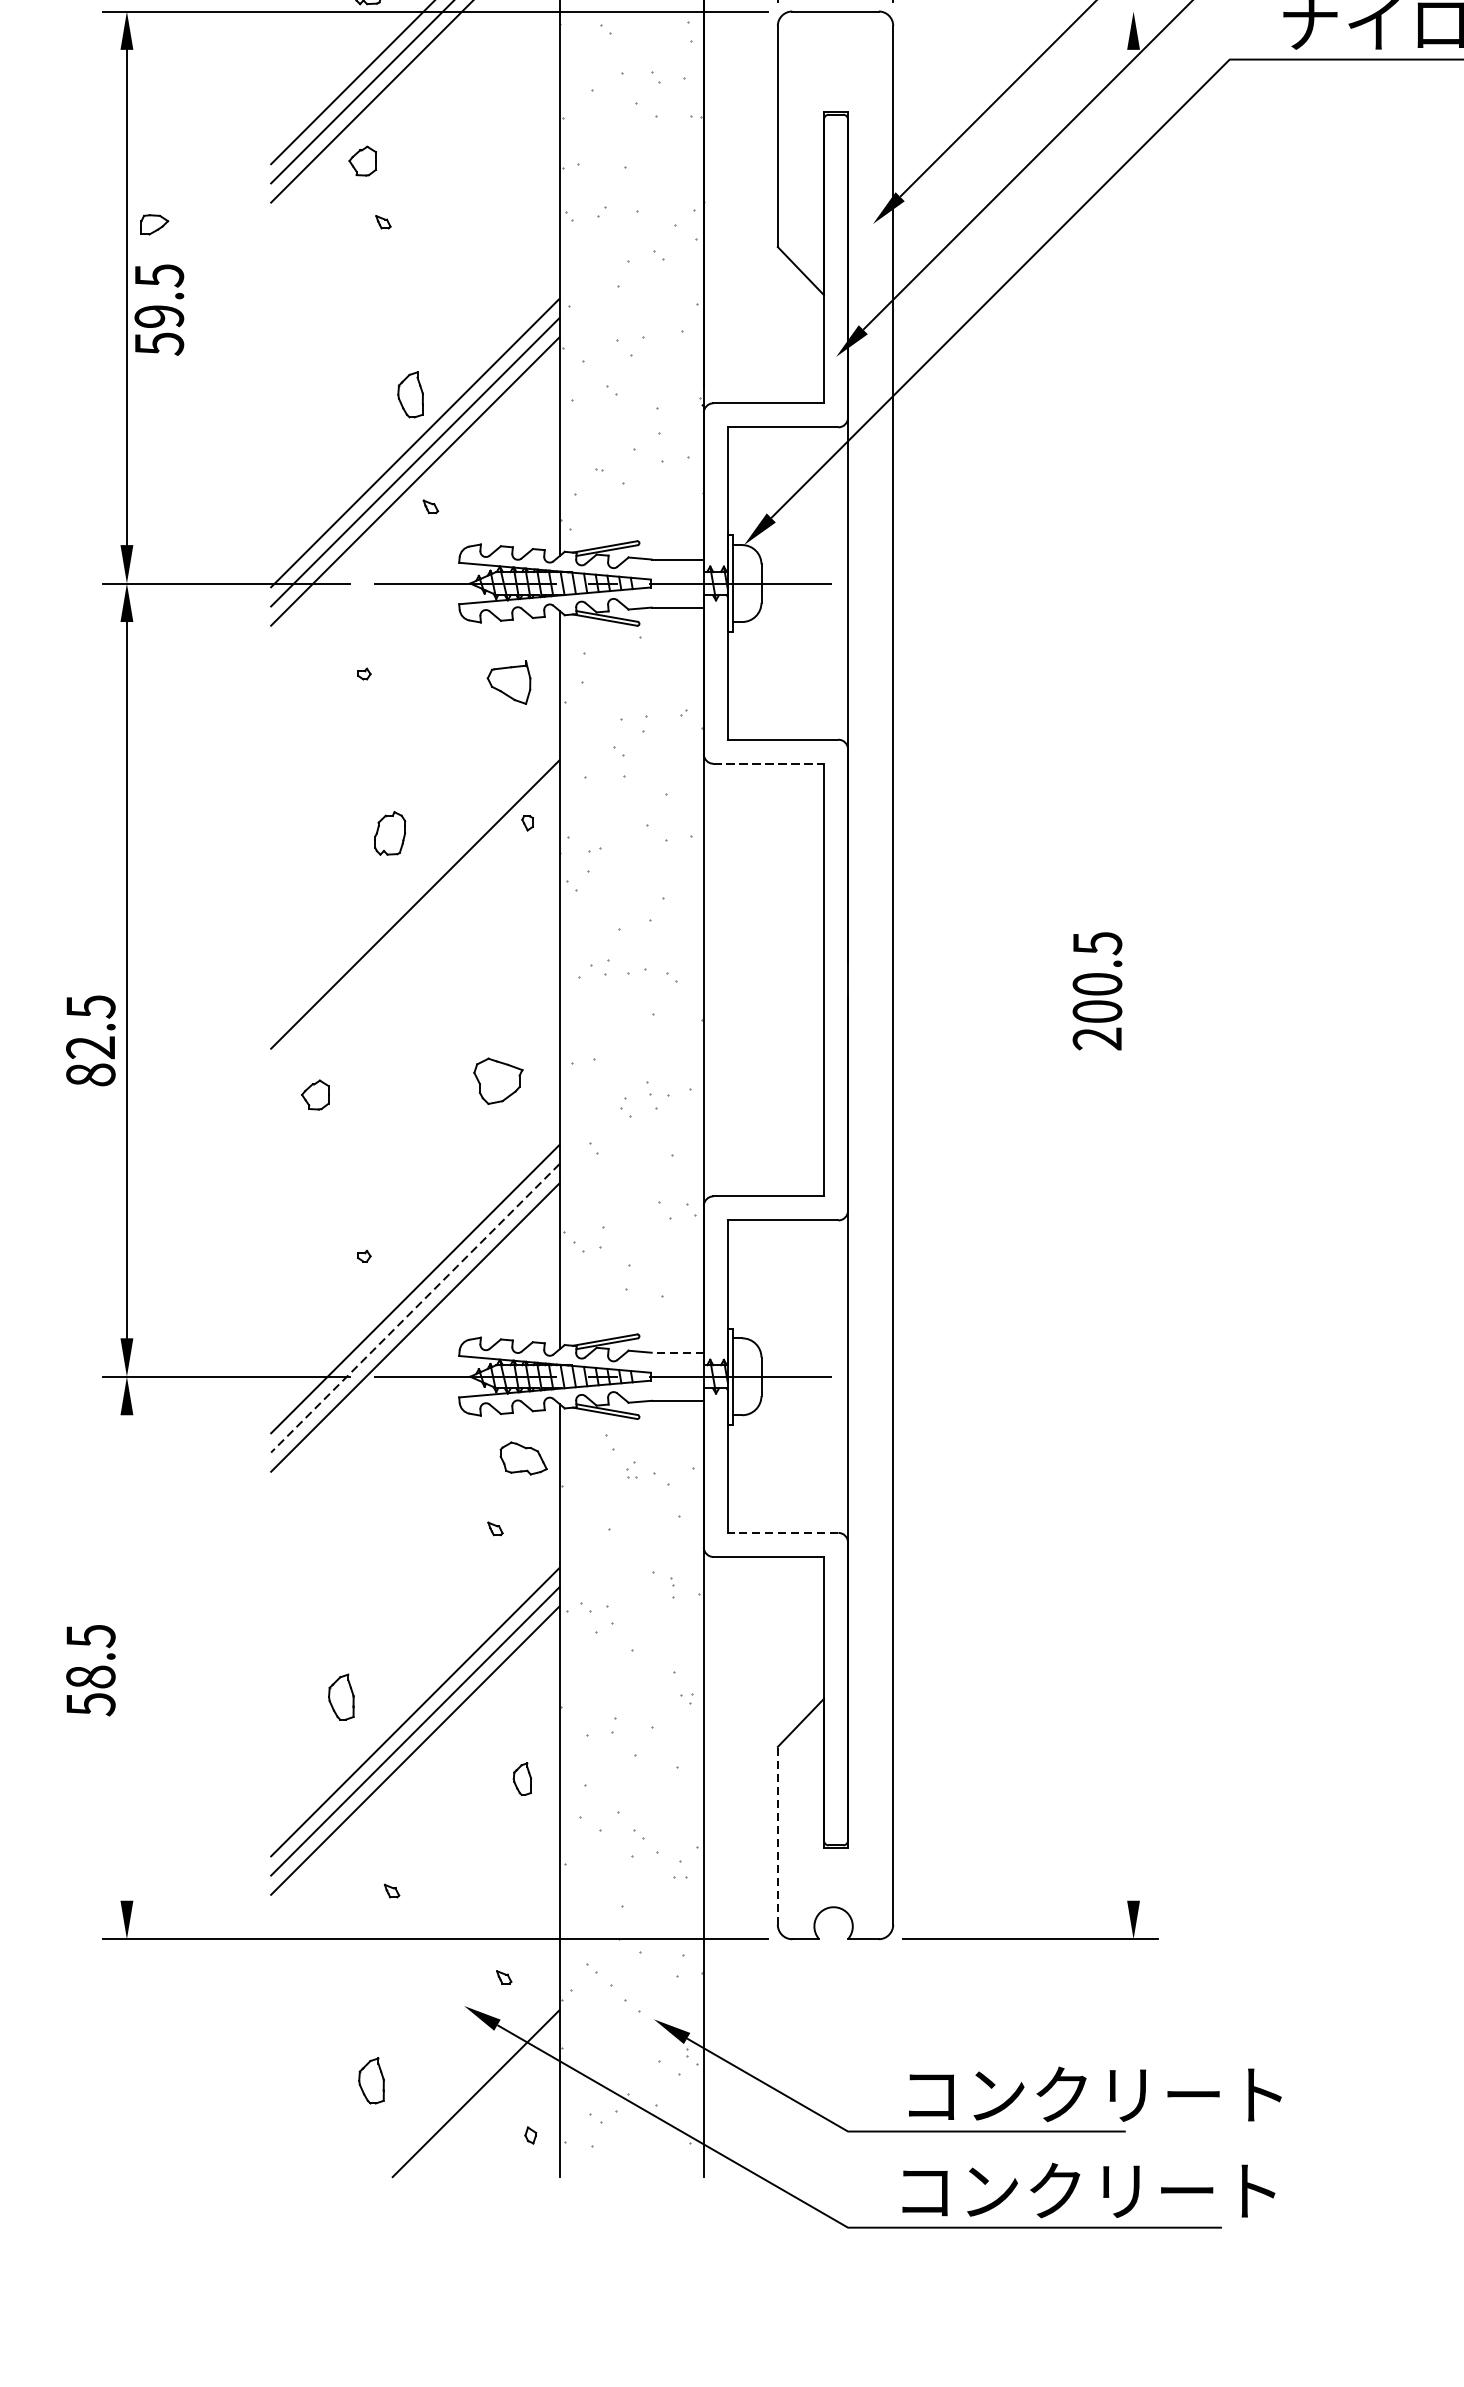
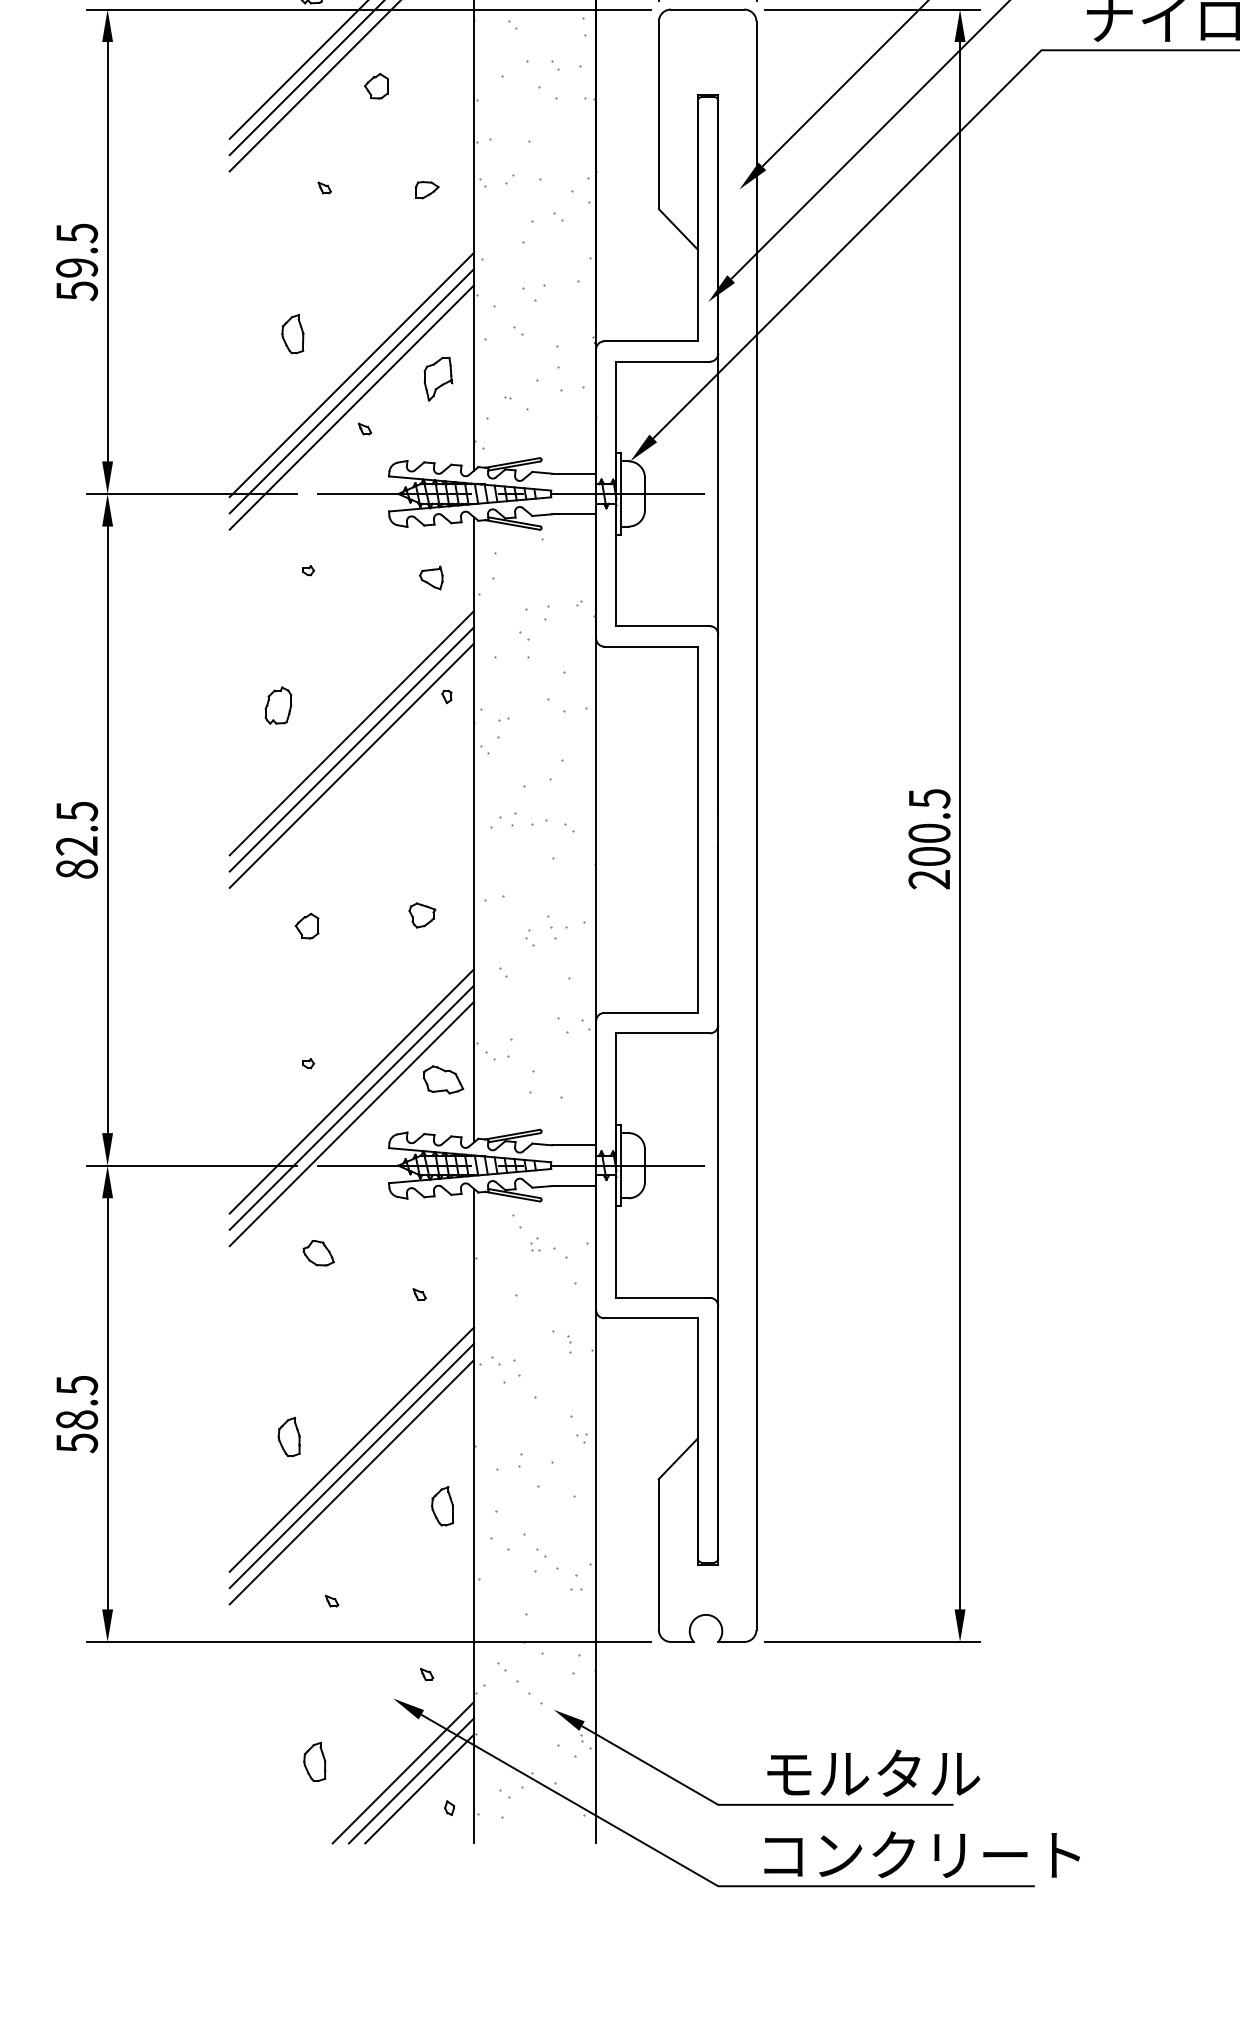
line: (1030, 11) -> (872, 9), added
part: (362, 161) -> (376, 86), moved
part: (153, 225) -> (426, 190), moved
text: (159, 310) -> (77, 262), moved
part: (410, 395) -> (292, 334), moved
part: (517, 447) -> (438, 378), added
part: (509, 682) -> (431, 577), size x0.62
line: (769, 763) -> (651, 646), dashed -> solid
part: (390, 833) -> (278, 705), moved
line: (414, 866) -> (351, 733), added
line: (414, 885) -> (351, 749), added
line: (1134, 975) -> (960, 825), added
text: (91, 1041) -> (77, 840), moved
part: (498, 1081) -> (422, 915), size x0.62
part: (314, 1095) -> (306, 926), moved
line: (414, 1308) -> (351, 1107), dashed -> solid
line: (677, 1352) -> (573, 1145), dashed -> solid
part: (523, 1458) -> (443, 1079), moved
part: (375, 1480) -> (318, 1253), added
line: (783, 1532) -> (663, 1297), dashed -> solid
line: (126, 1657) -> (107, 1403), added
part: (522, 1779) -> (442, 1506), size x1.43
line: (777, 1834) -> (658, 1553), dashed -> solid
text: (1093, 2093) -> (926, 1772), コンクリート -> モルタル
line: (485, 2102) -> (411, 1780), added
line: (495, 2112) -> (419, 1788), added

